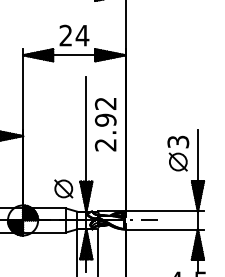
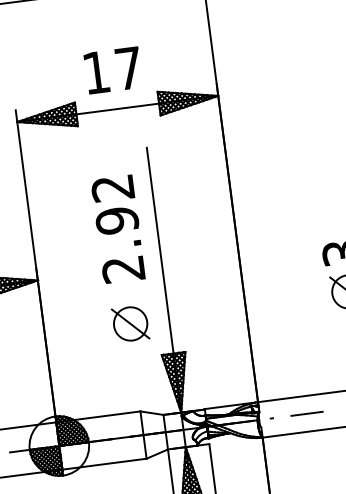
text: (74, 35) -> (113, 70), 24 -> 17
text: (105, 124) -> (117, 229), moved
part: (63, 188) -> (129, 323), moved

